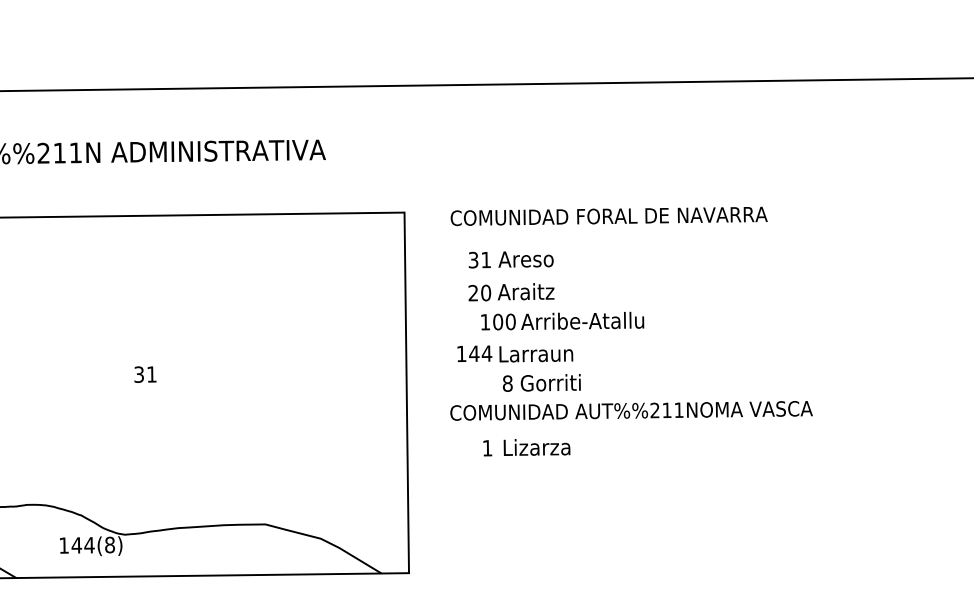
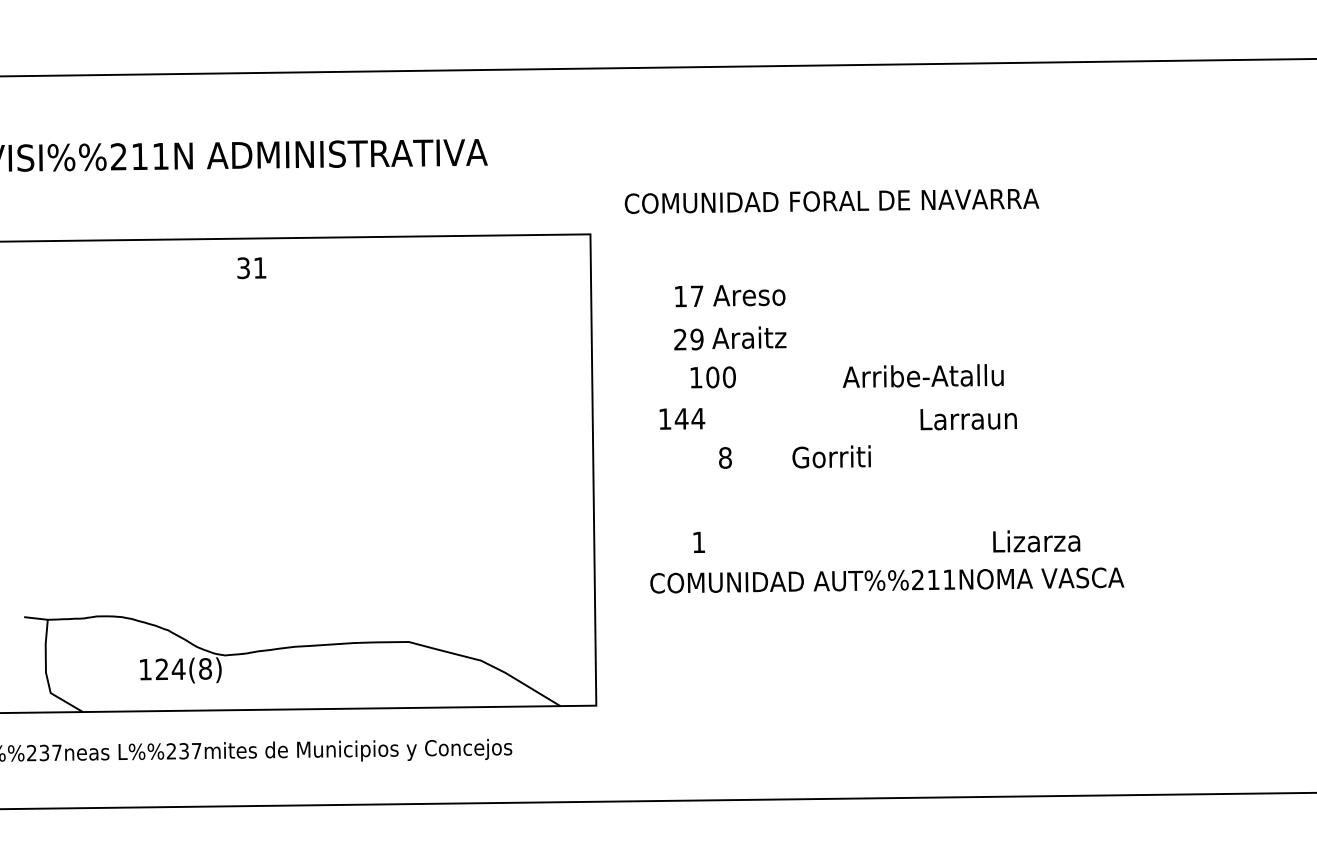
text: (608, 215) -> (831, 200), moved
text: (479, 260) -> (688, 296), 31 -> 17
text: (485, 293) -> (696, 339), 20 -> 29
text: (582, 320) -> (922, 375), moved
text: (536, 354) -> (968, 419), moved
text: (145, 374) -> (251, 268), moved
text: (550, 382) -> (831, 456), moved
text: (631, 410) -> (887, 580), moved
text: (536, 447) -> (1036, 541), moved
text: (76, 545) -> (161, 669), 144(8) -> 124(8)

